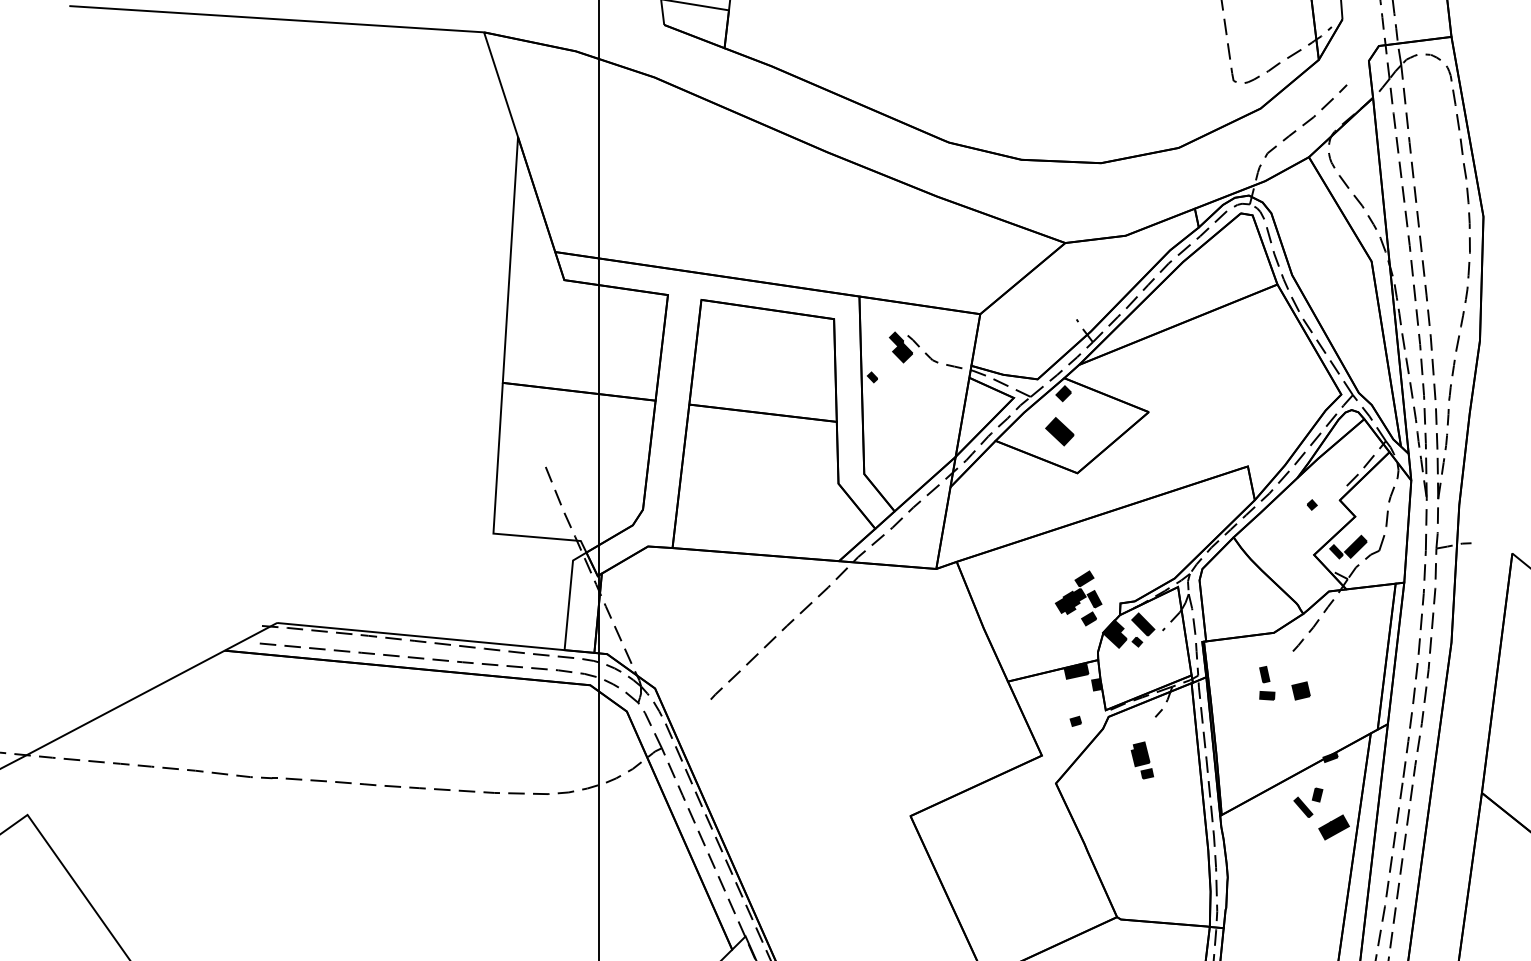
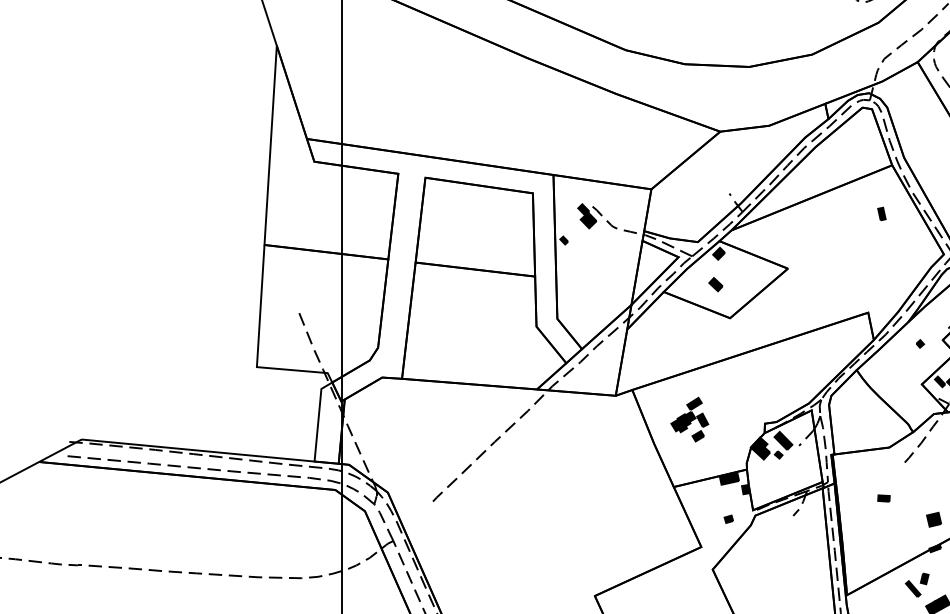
part: (1059, 431) -> (715, 284), size x0.6
part: (1078, 598) -> (689, 419), moved
part: (1264, 674) -> (881, 213), moved
part: (1300, 690) -> (933, 519), moved
part: (1142, 760) -> (782, 550), removed

